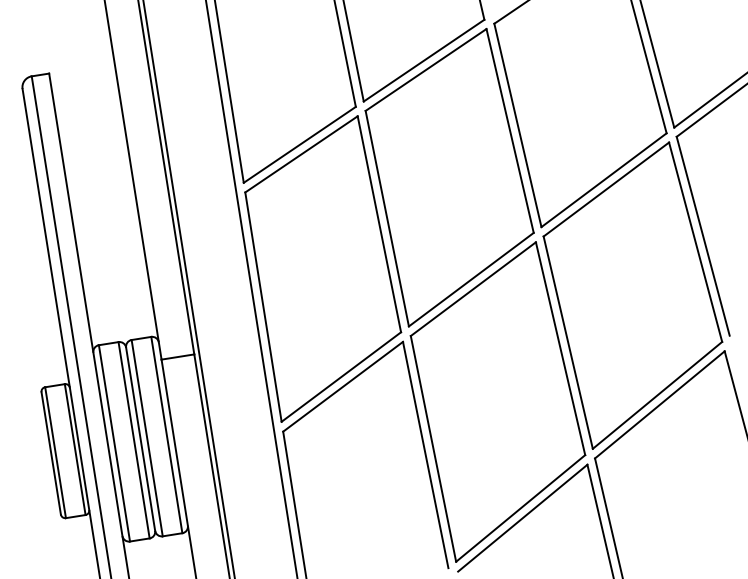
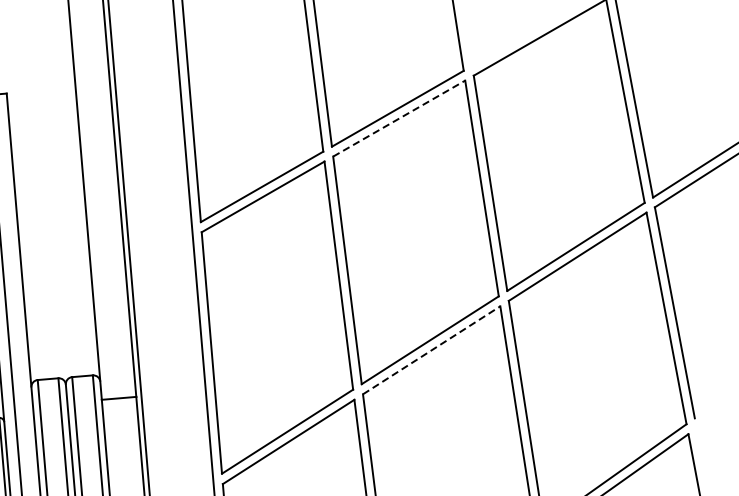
line: (426, 69) -> (399, 118), solid -> dashed
line: (473, 288) -> (431, 349), solid -> dashed

